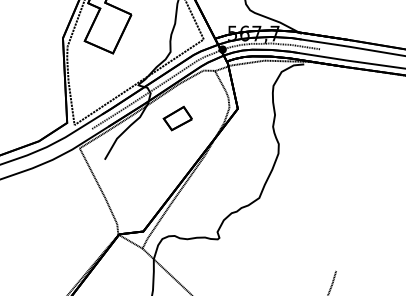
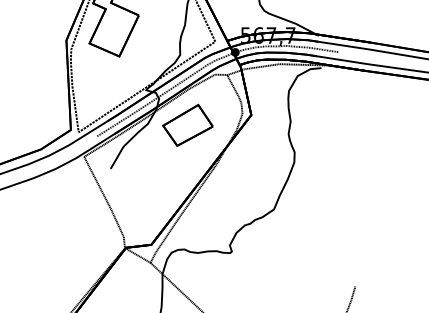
part: (177, 118) -> (187, 125), size x1.67

